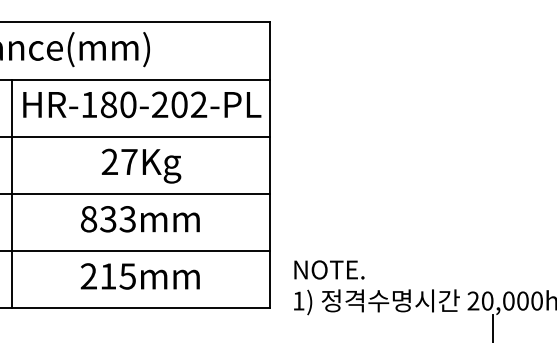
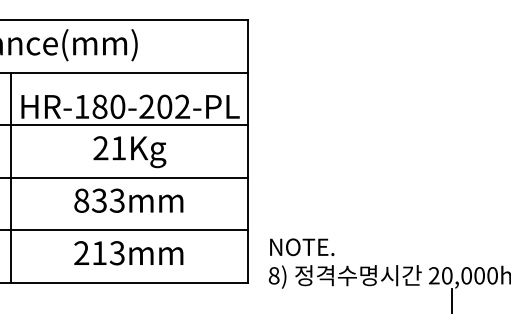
text: (142, 104) -> (130, 106), moved
text: (129, 161) -> (118, 147), 27Kg -> 21Kg
text: (127, 276) -> (117, 253), 215mm -> 213mm
text: (298, 300) -> (273, 275), 1) -> 8)

